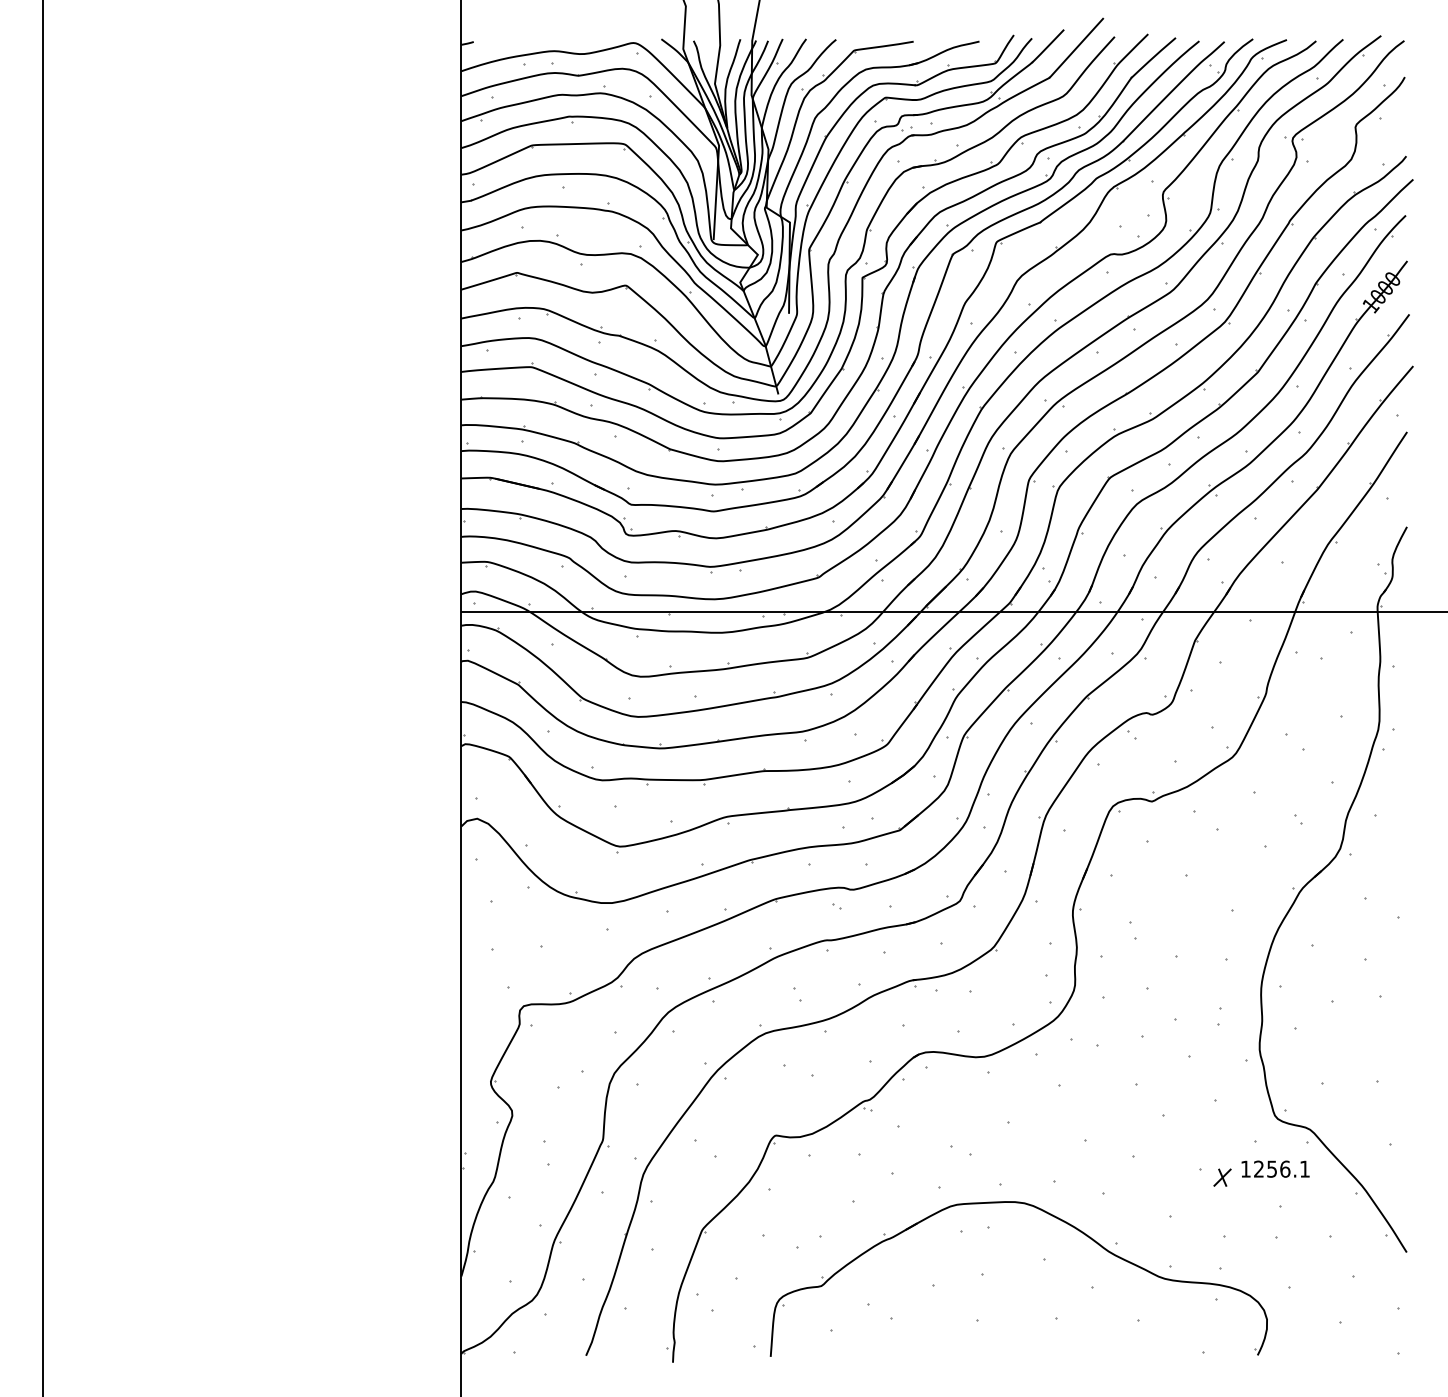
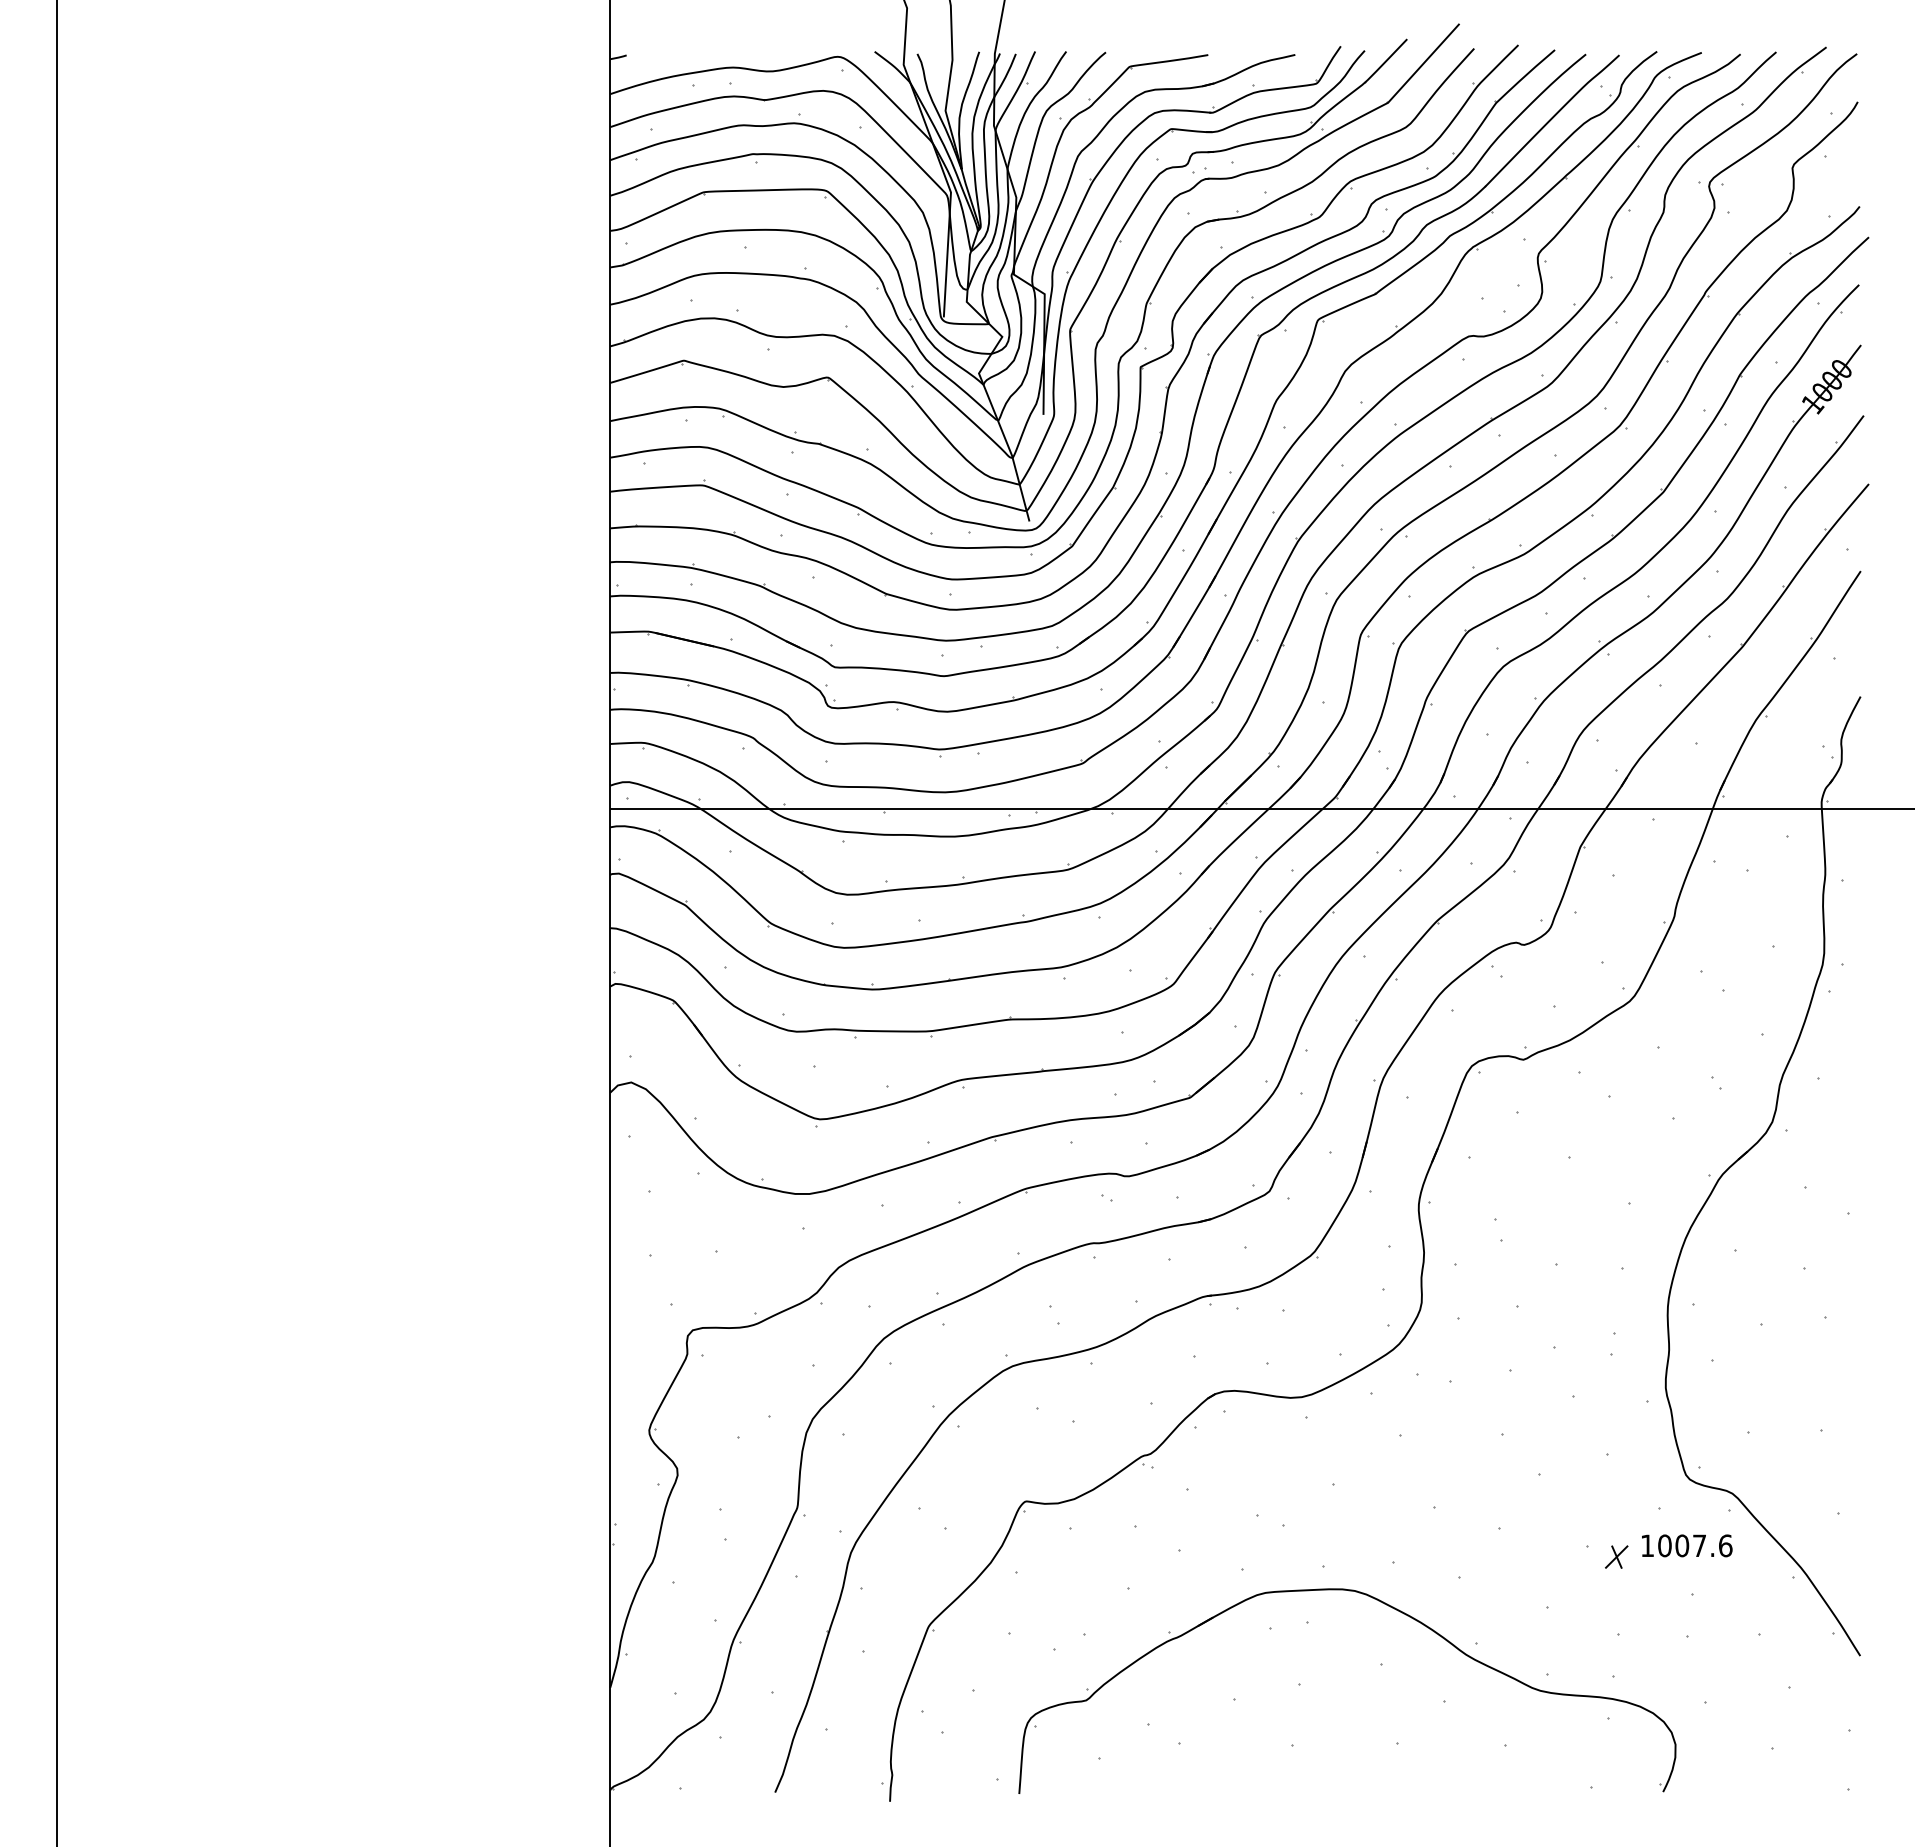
text: (1282, 1168) -> (1695, 1545), 1256.1 -> 1007.6

